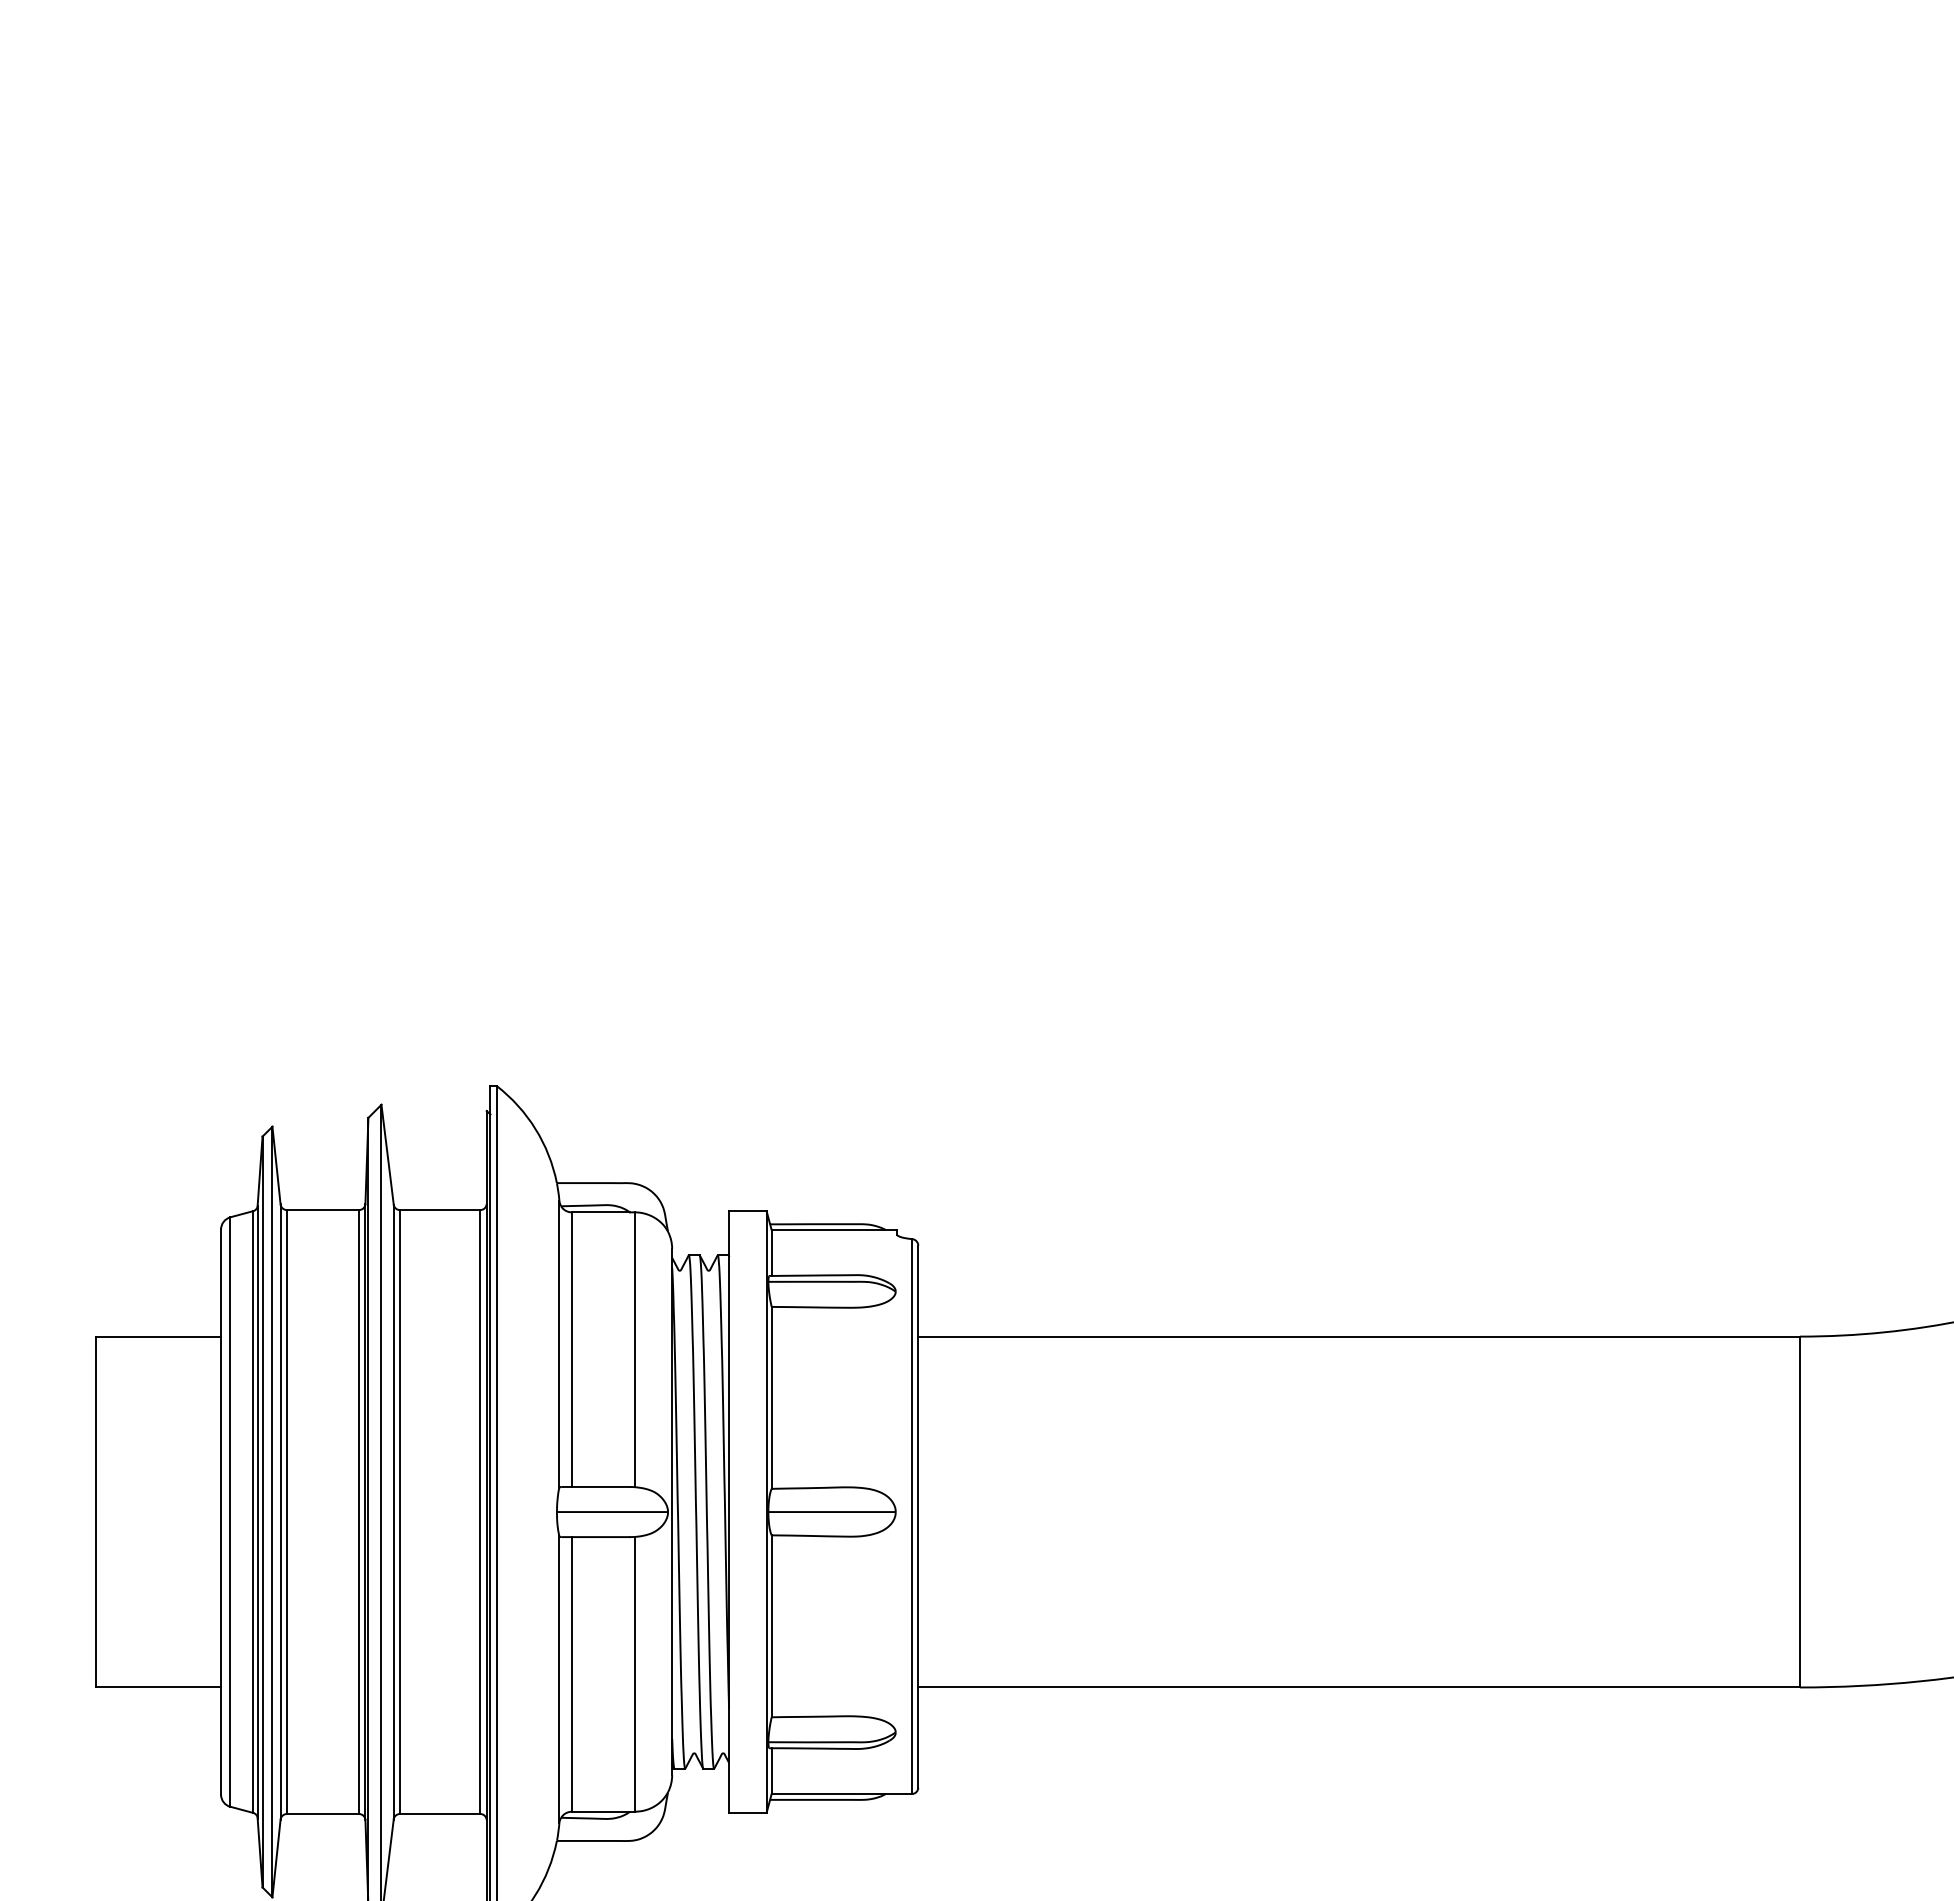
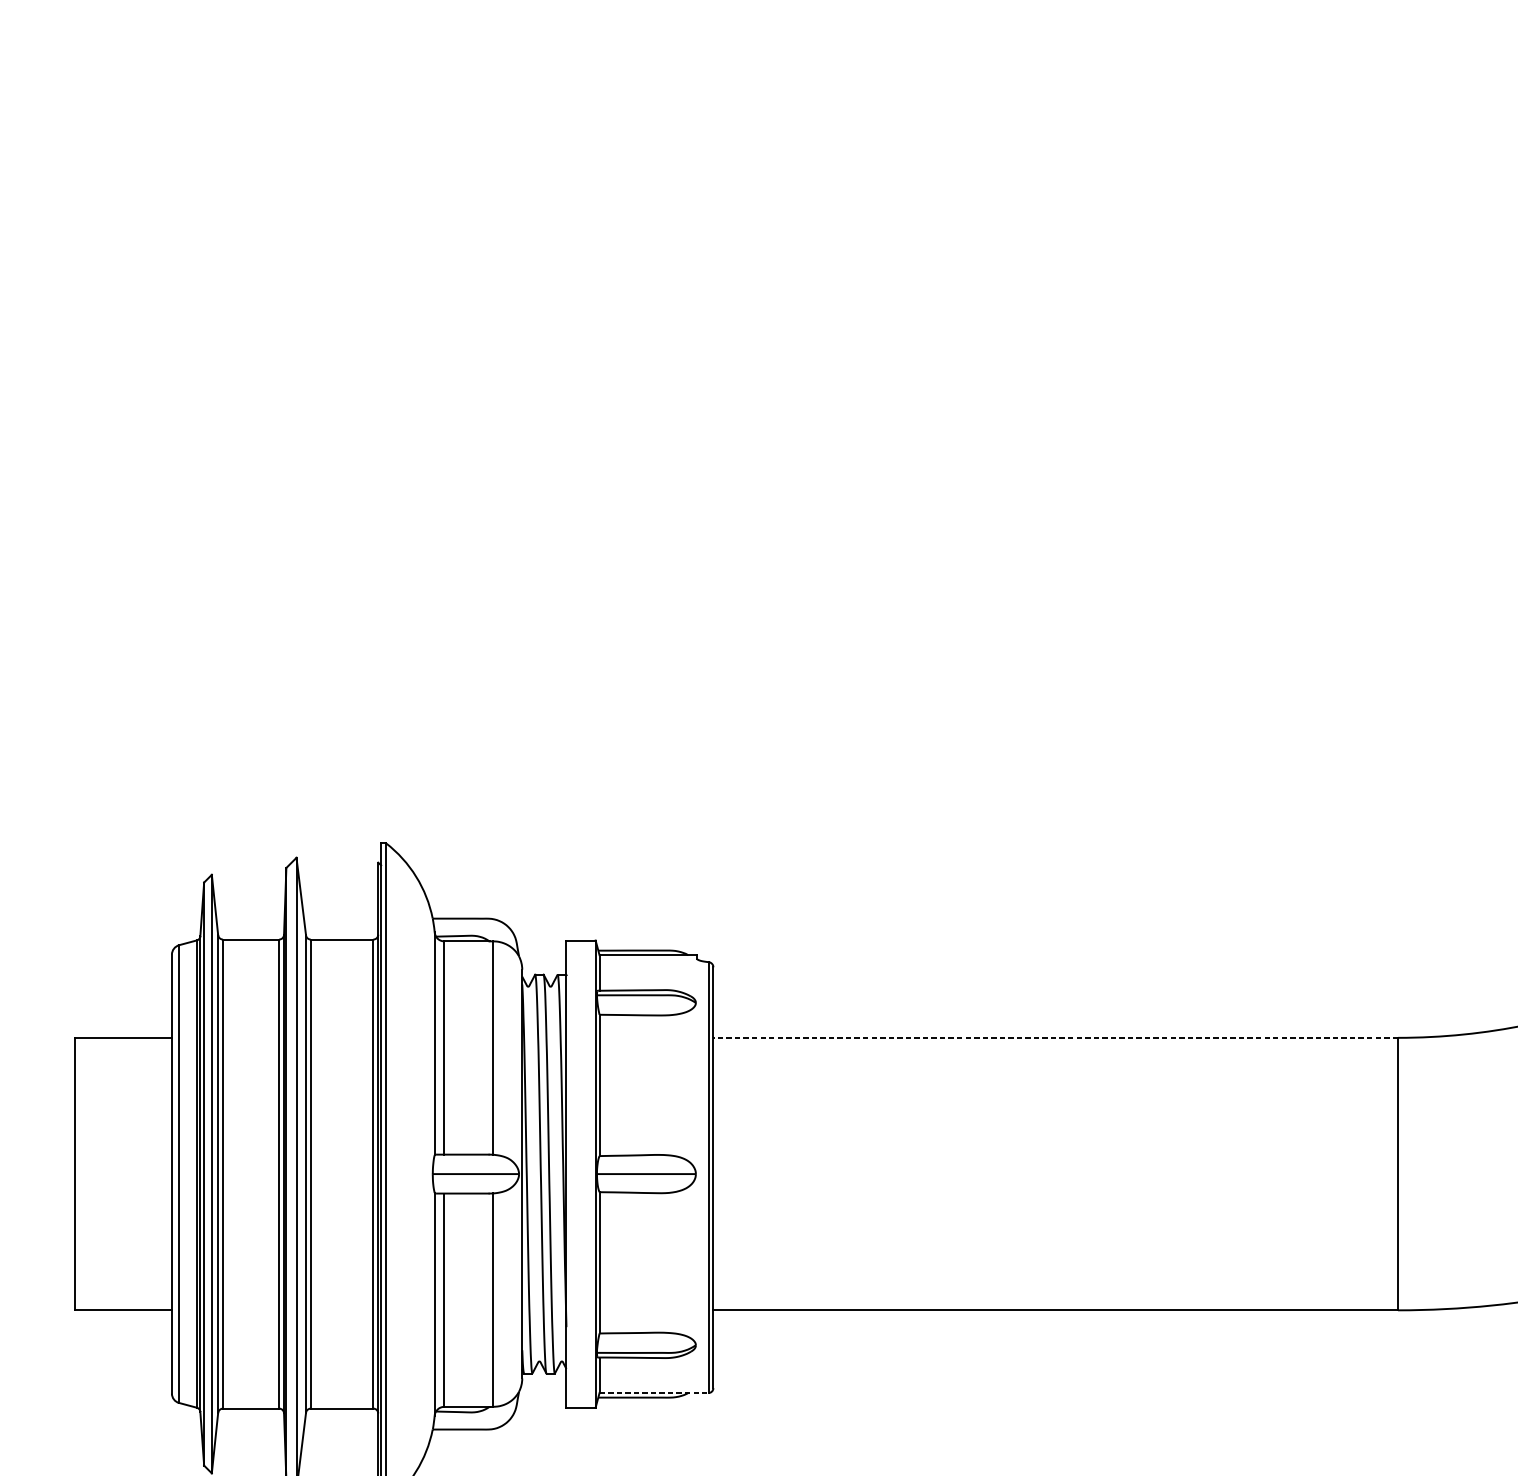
line: (1359, 1336) -> (1056, 1037), solid -> dashed
line: (842, 1793) -> (654, 1392), solid -> dashed

